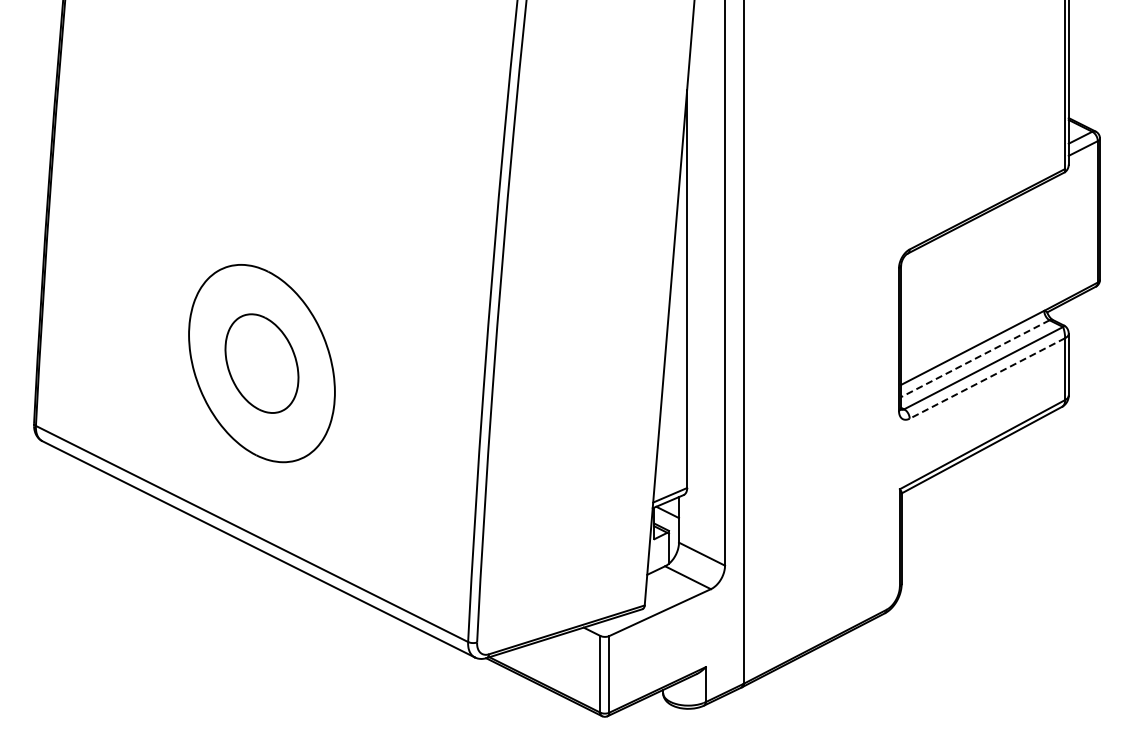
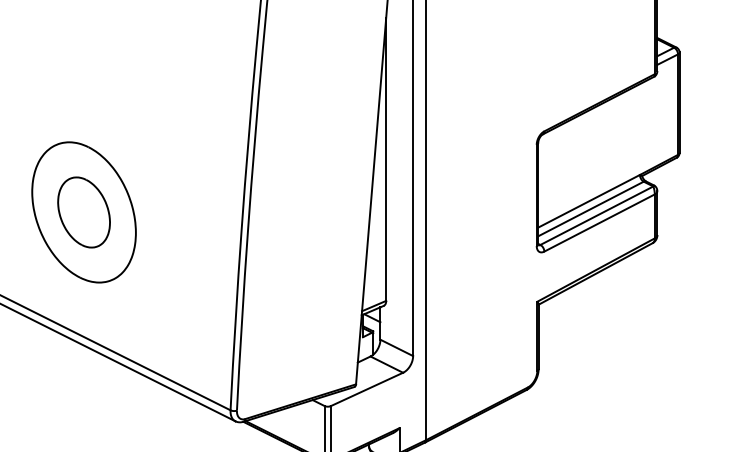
line: (975, 358) -> (591, 208), dashed -> solid
line: (987, 378) -> (599, 223), dashed -> solid

